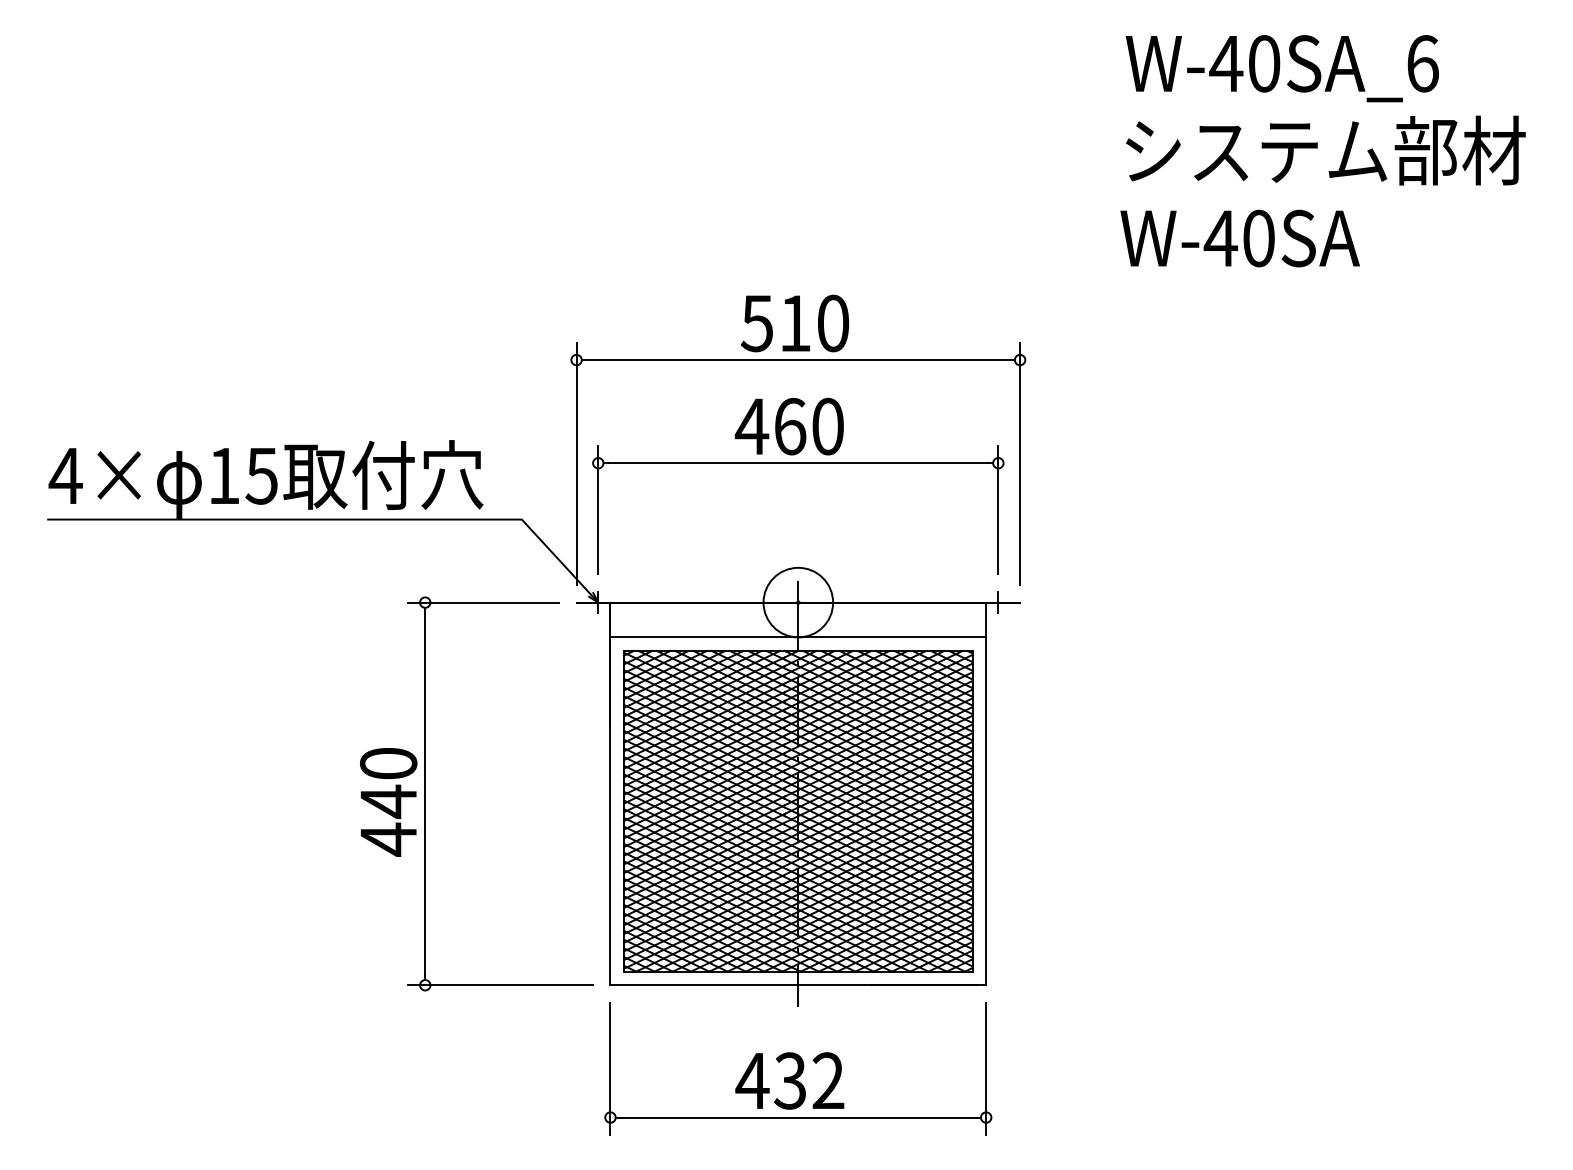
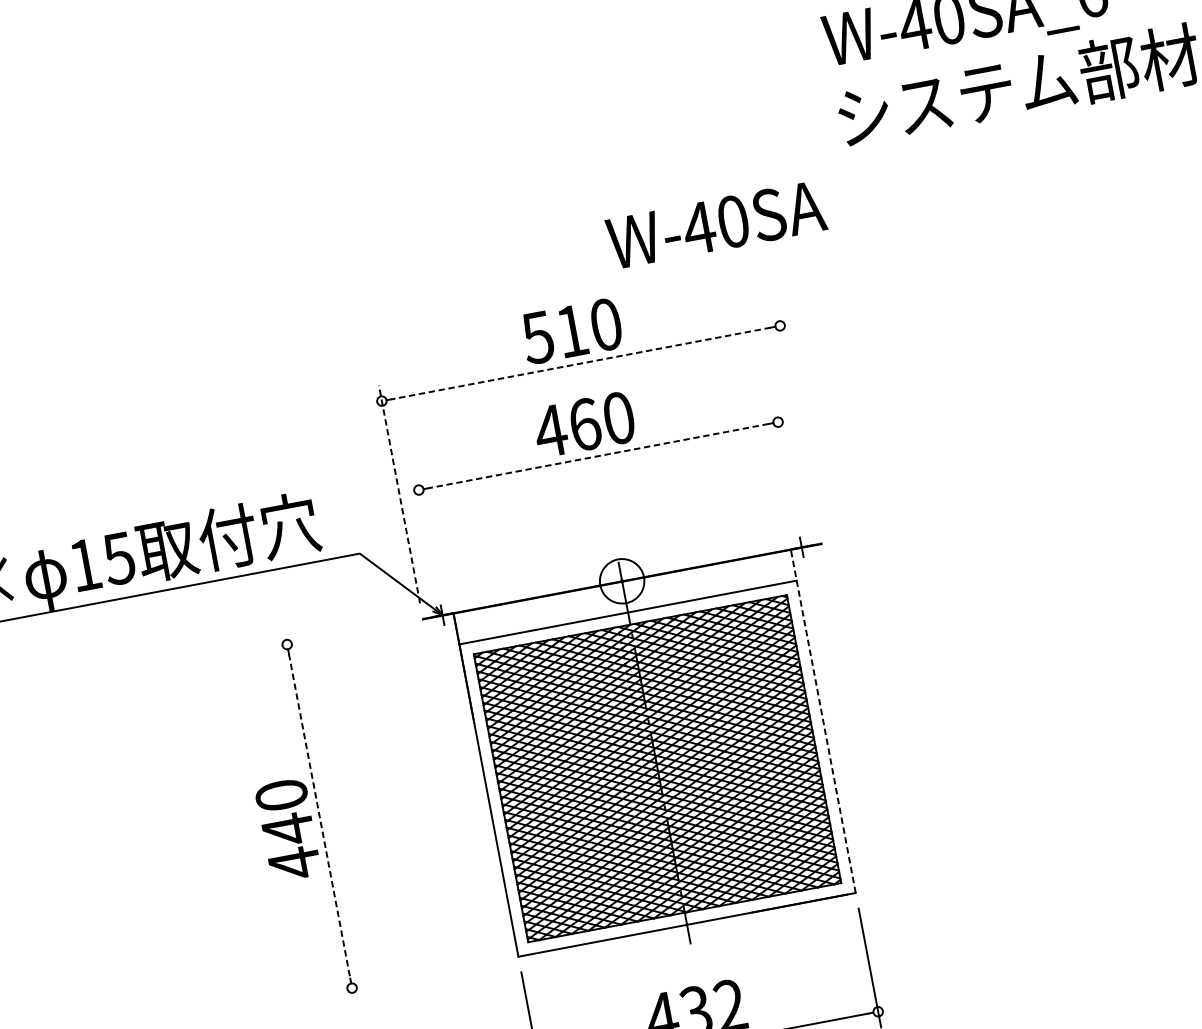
text: (1239, 238) -> (715, 225), moved
line: (797, 360) -> (580, 364), solid -> dashed
line: (576, 463) -> (399, 494), solid -> dashed
line: (798, 463) -> (598, 456), solid -> dashed
line: (1020, 463) -> (798, 418), removed
line: (598, 509) -> (426, 531), removed
line: (998, 509) -> (786, 463), removed
line: (483, 602) -> (339, 634), removed
circle: (798, 602) -> (622, 581), size x0.7
line: (425, 793) -> (319, 815), solid -> dashed
line: (986, 793) -> (823, 720), solid -> dashed
line: (500, 985) -> (419, 975), removed

